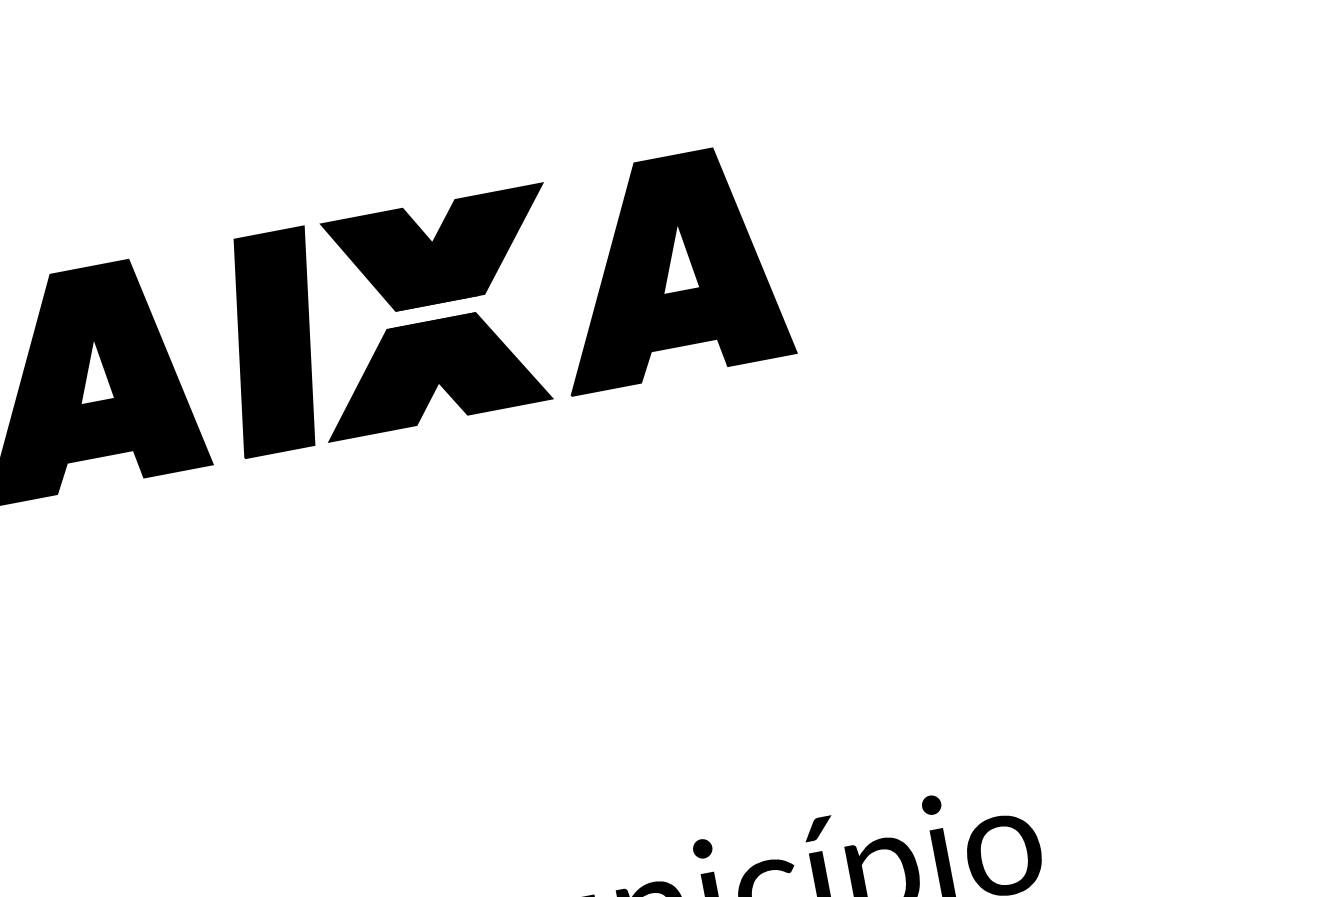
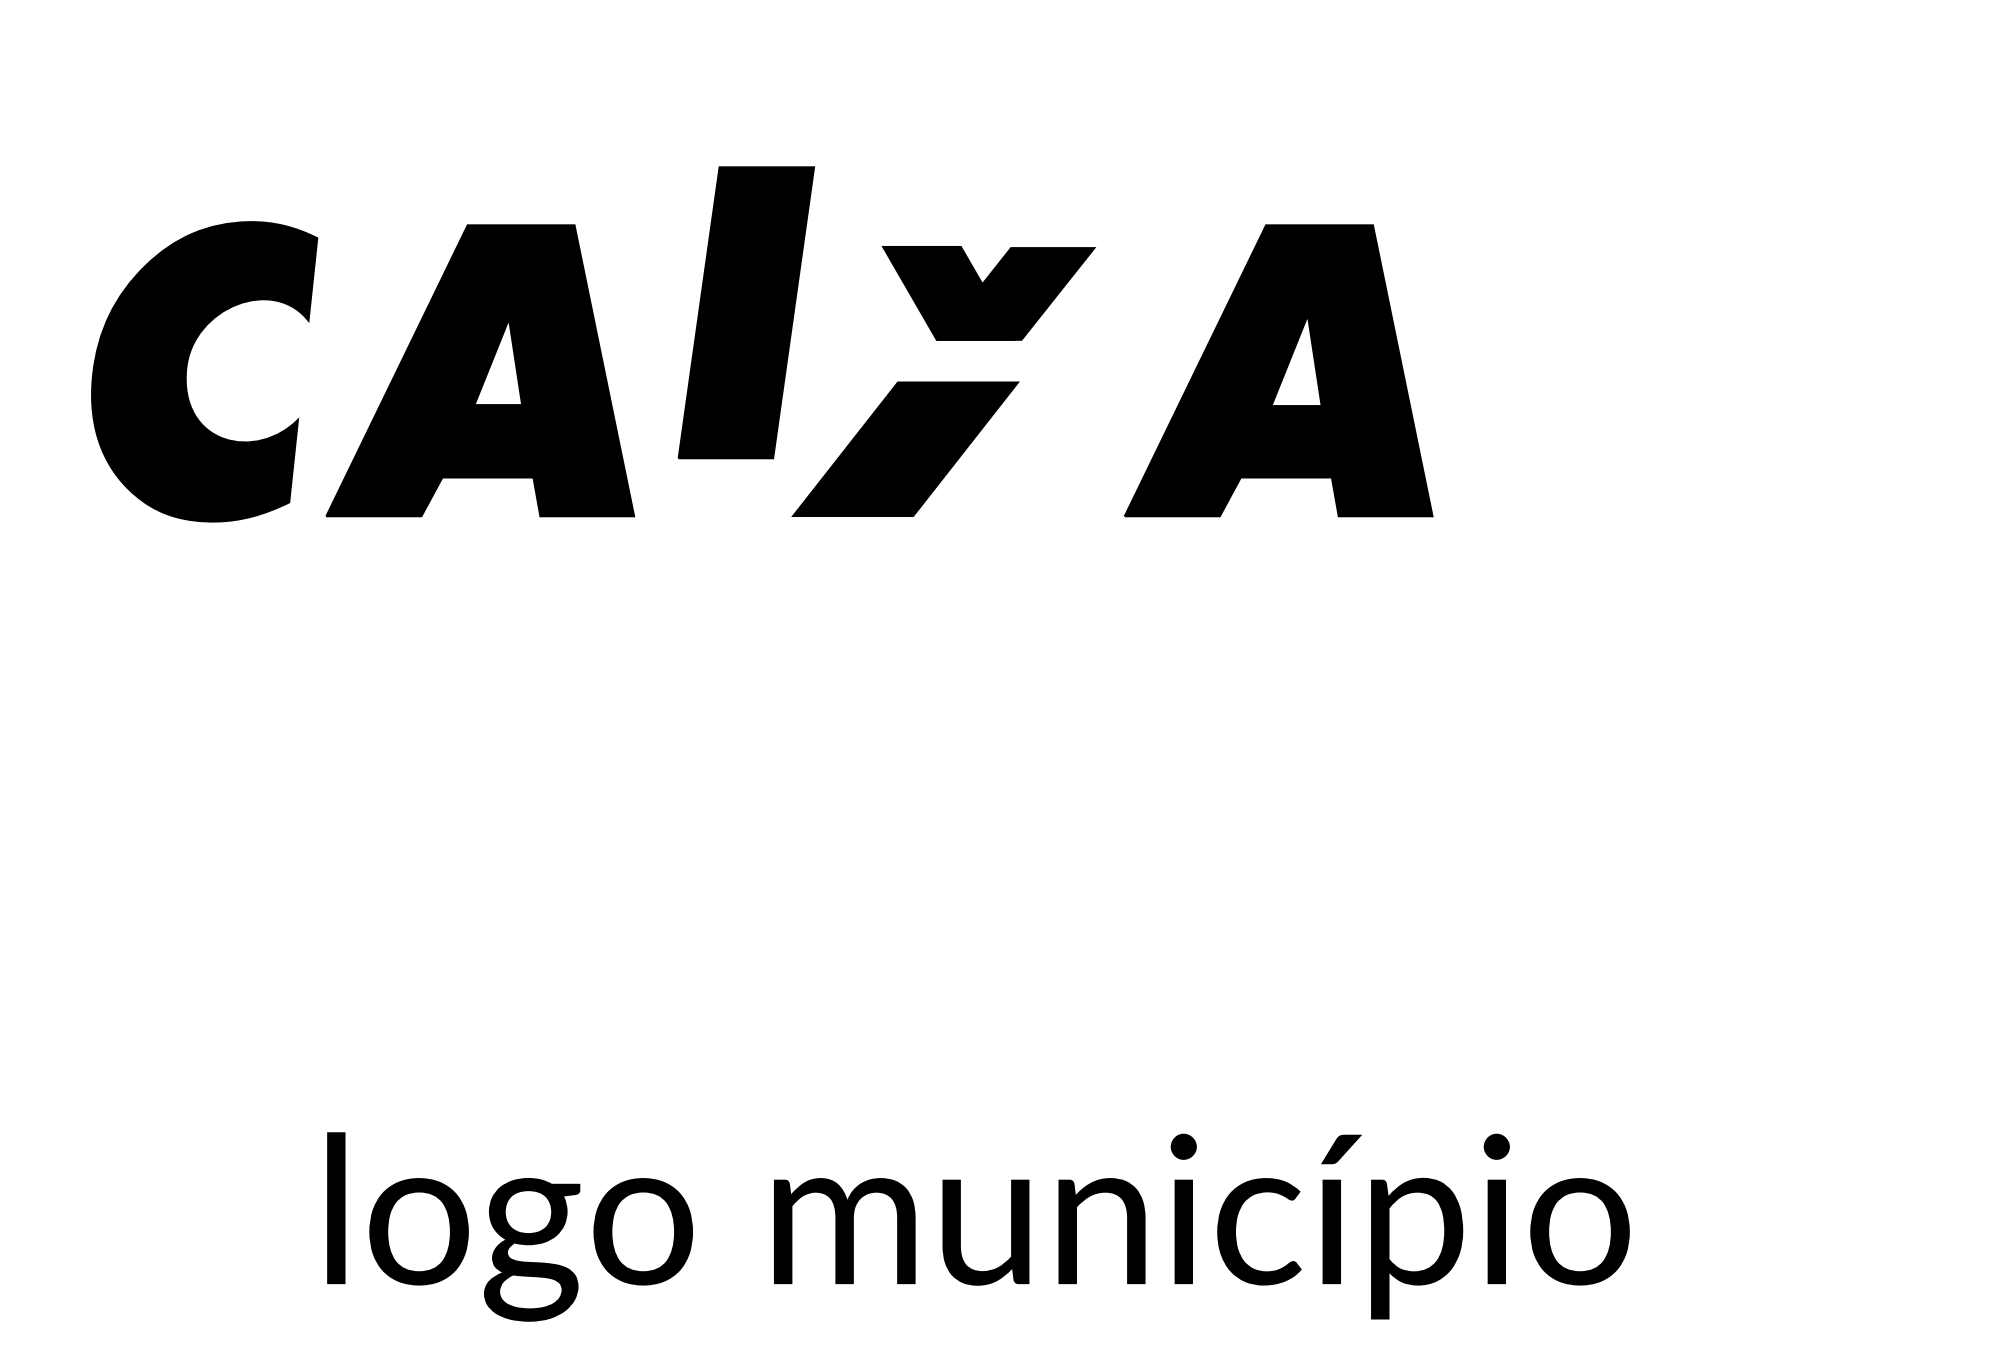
part: (440, 251) -> (988, 293), size x0.7
part: (273, 342) -> (745, 312), moved
fill: (471, 363) -> (1000, 448), removed

